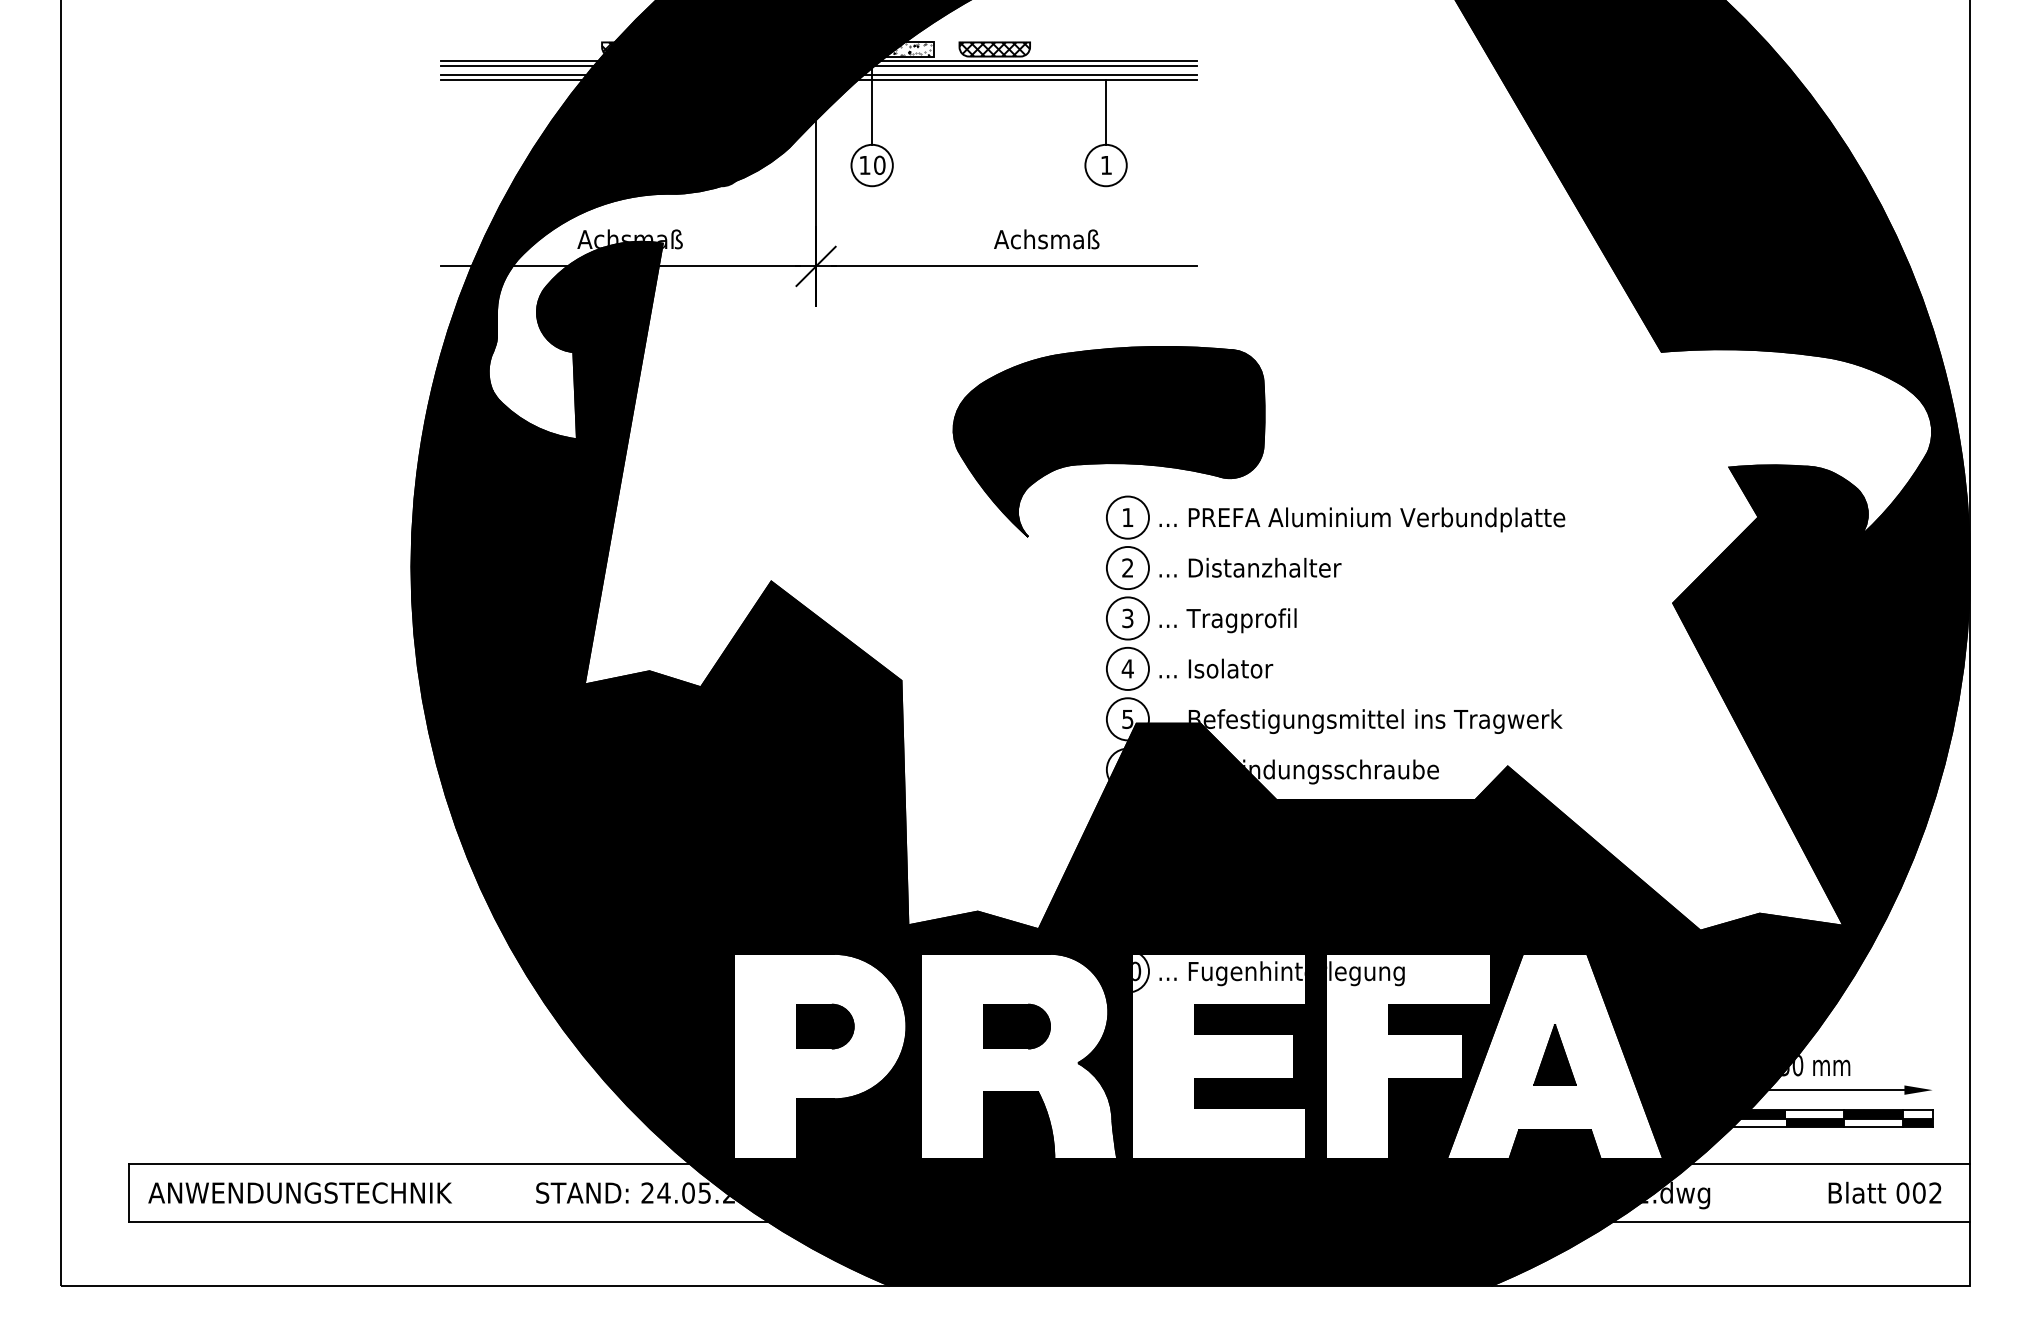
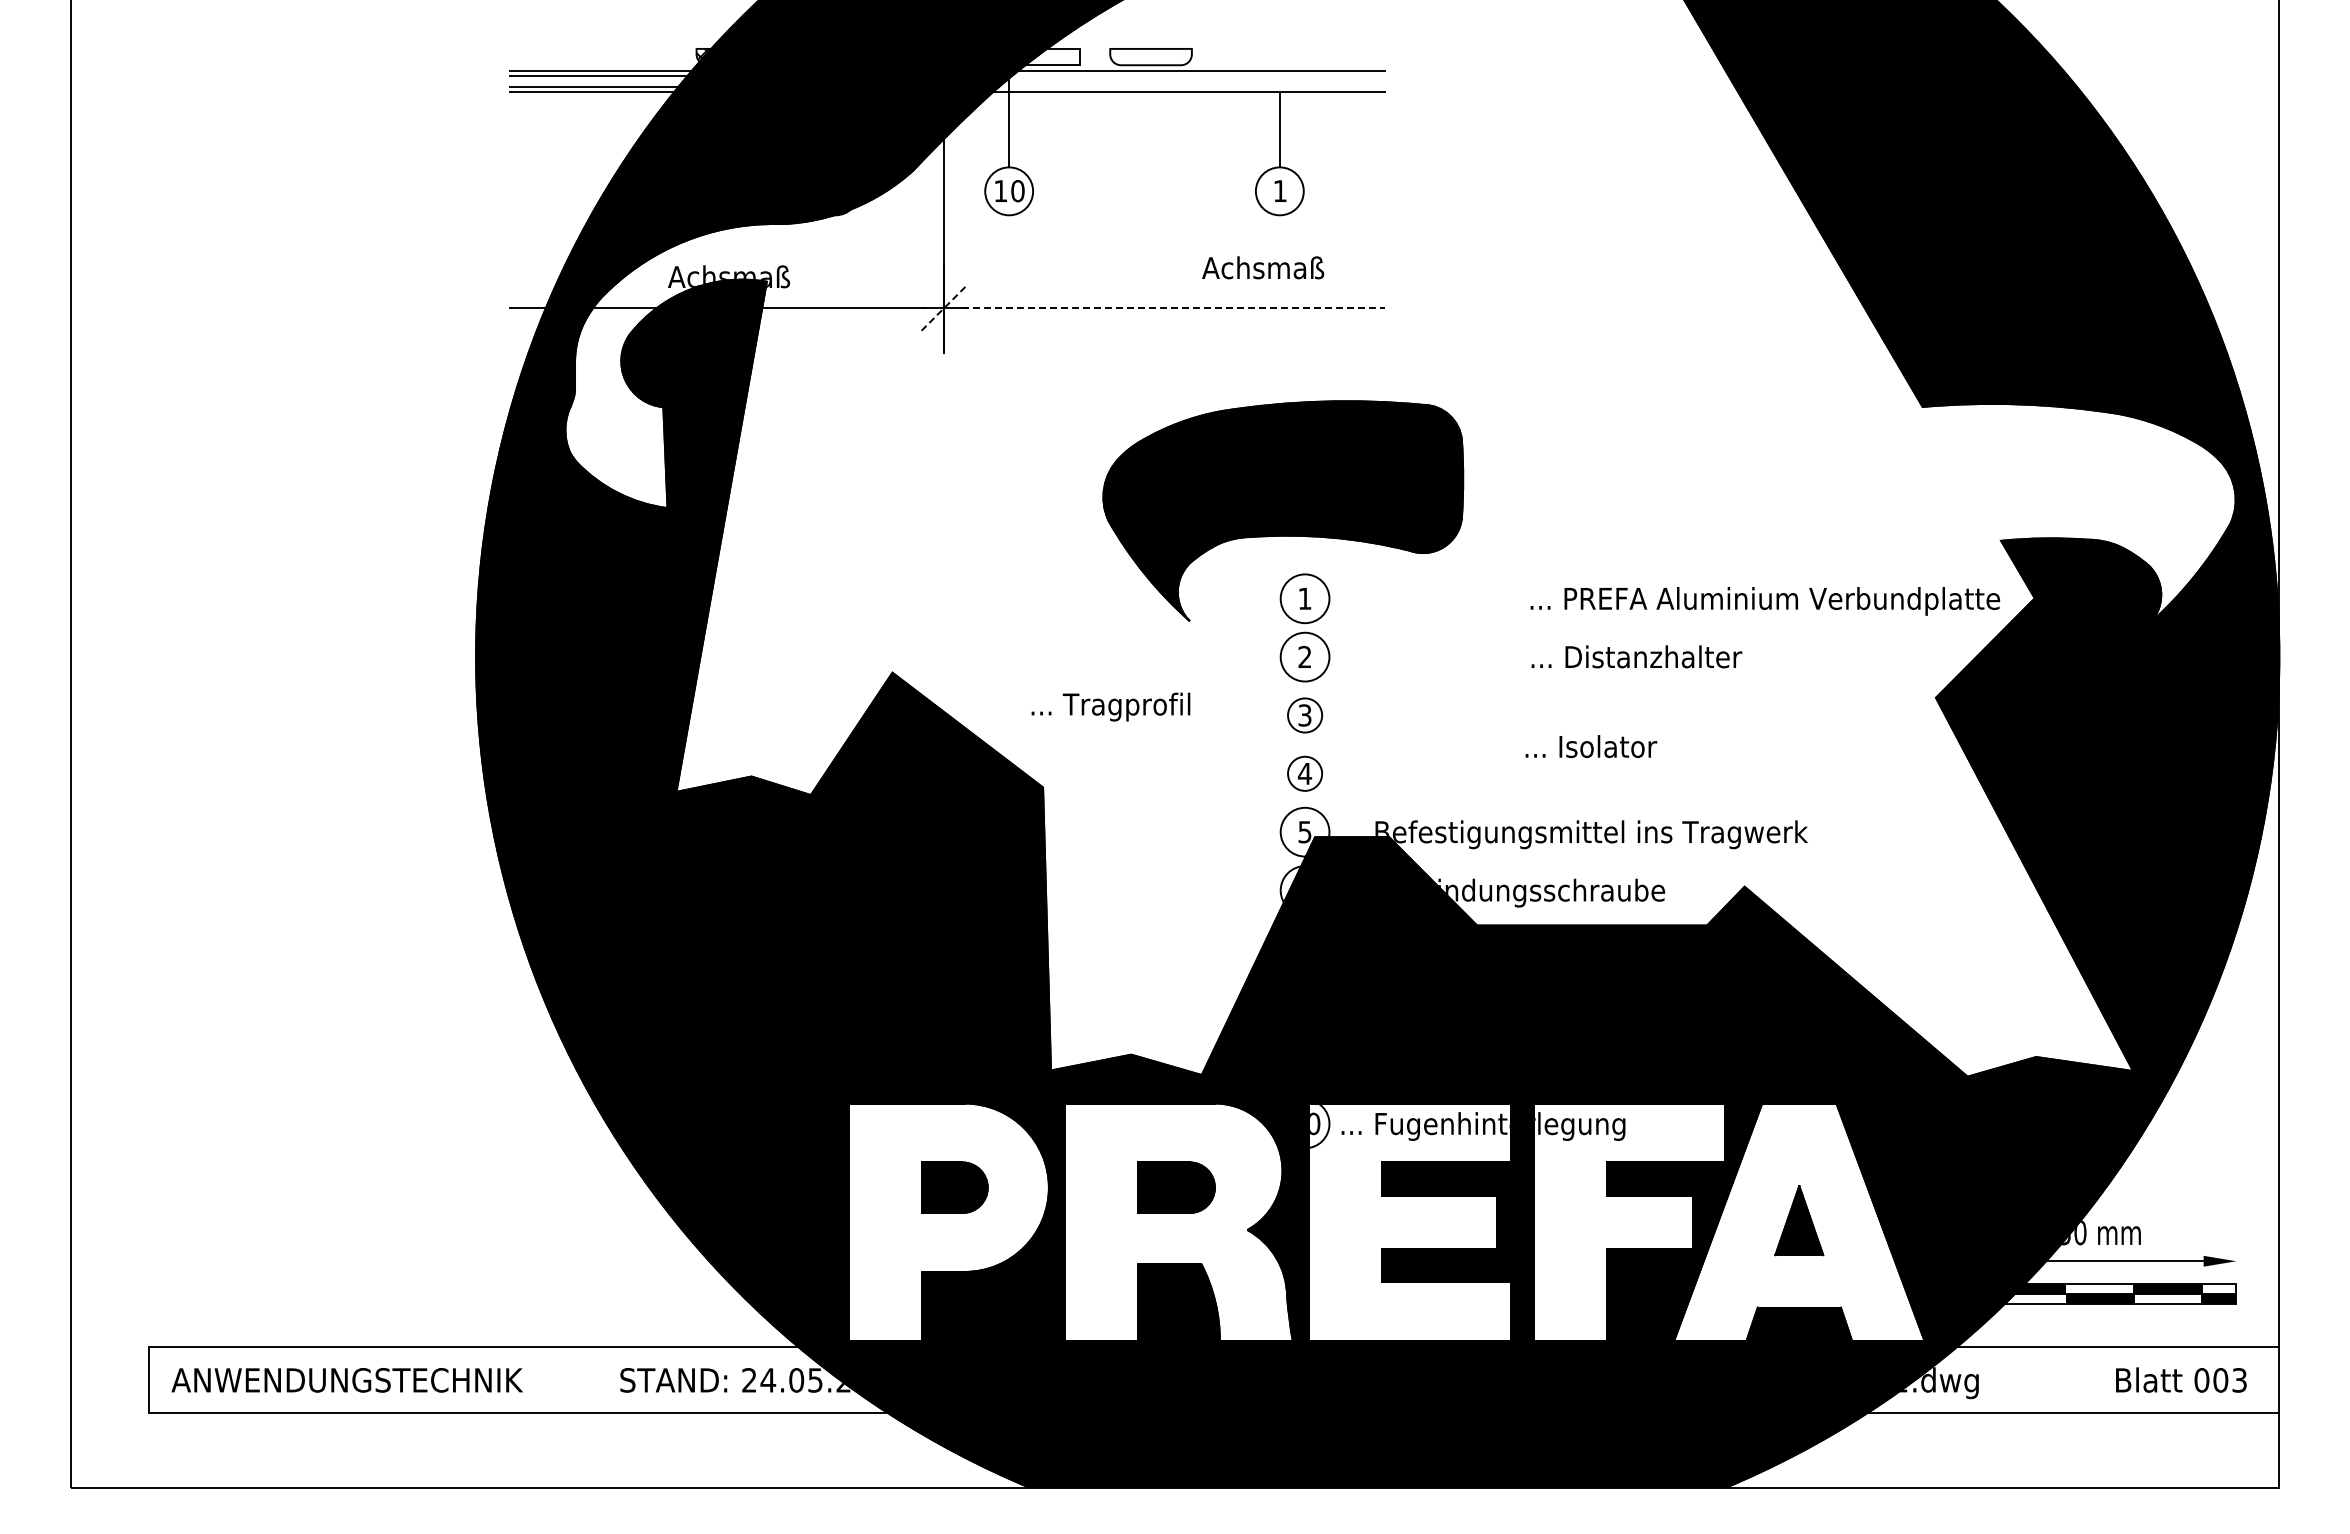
hatch: (994, 48) -> (1150, 56), removed
hatch: (909, 49) -> (1052, 57), removed
line: (1015, 66) -> (1175, 76), removed
line: (1015, 75) -> (1175, 87), removed
text: (1047, 239) -> (1263, 267), moved
line: (816, 265) -> (944, 307), solid -> dashed
line: (1014, 266) -> (1173, 308), solid -> dashed
text: (1362, 519) -> (1765, 601), moved
text: (1250, 567) -> (1636, 656), moved
circle: (1127, 618) -> (1304, 715), size x0.7
text: (1227, 620) -> (1110, 706), moved
circle: (1127, 668) -> (1304, 773), size x0.7
text: (1216, 668) -> (1591, 746), moved
text: (1935, 1193) -> (2239, 1380), 002 -> 003

